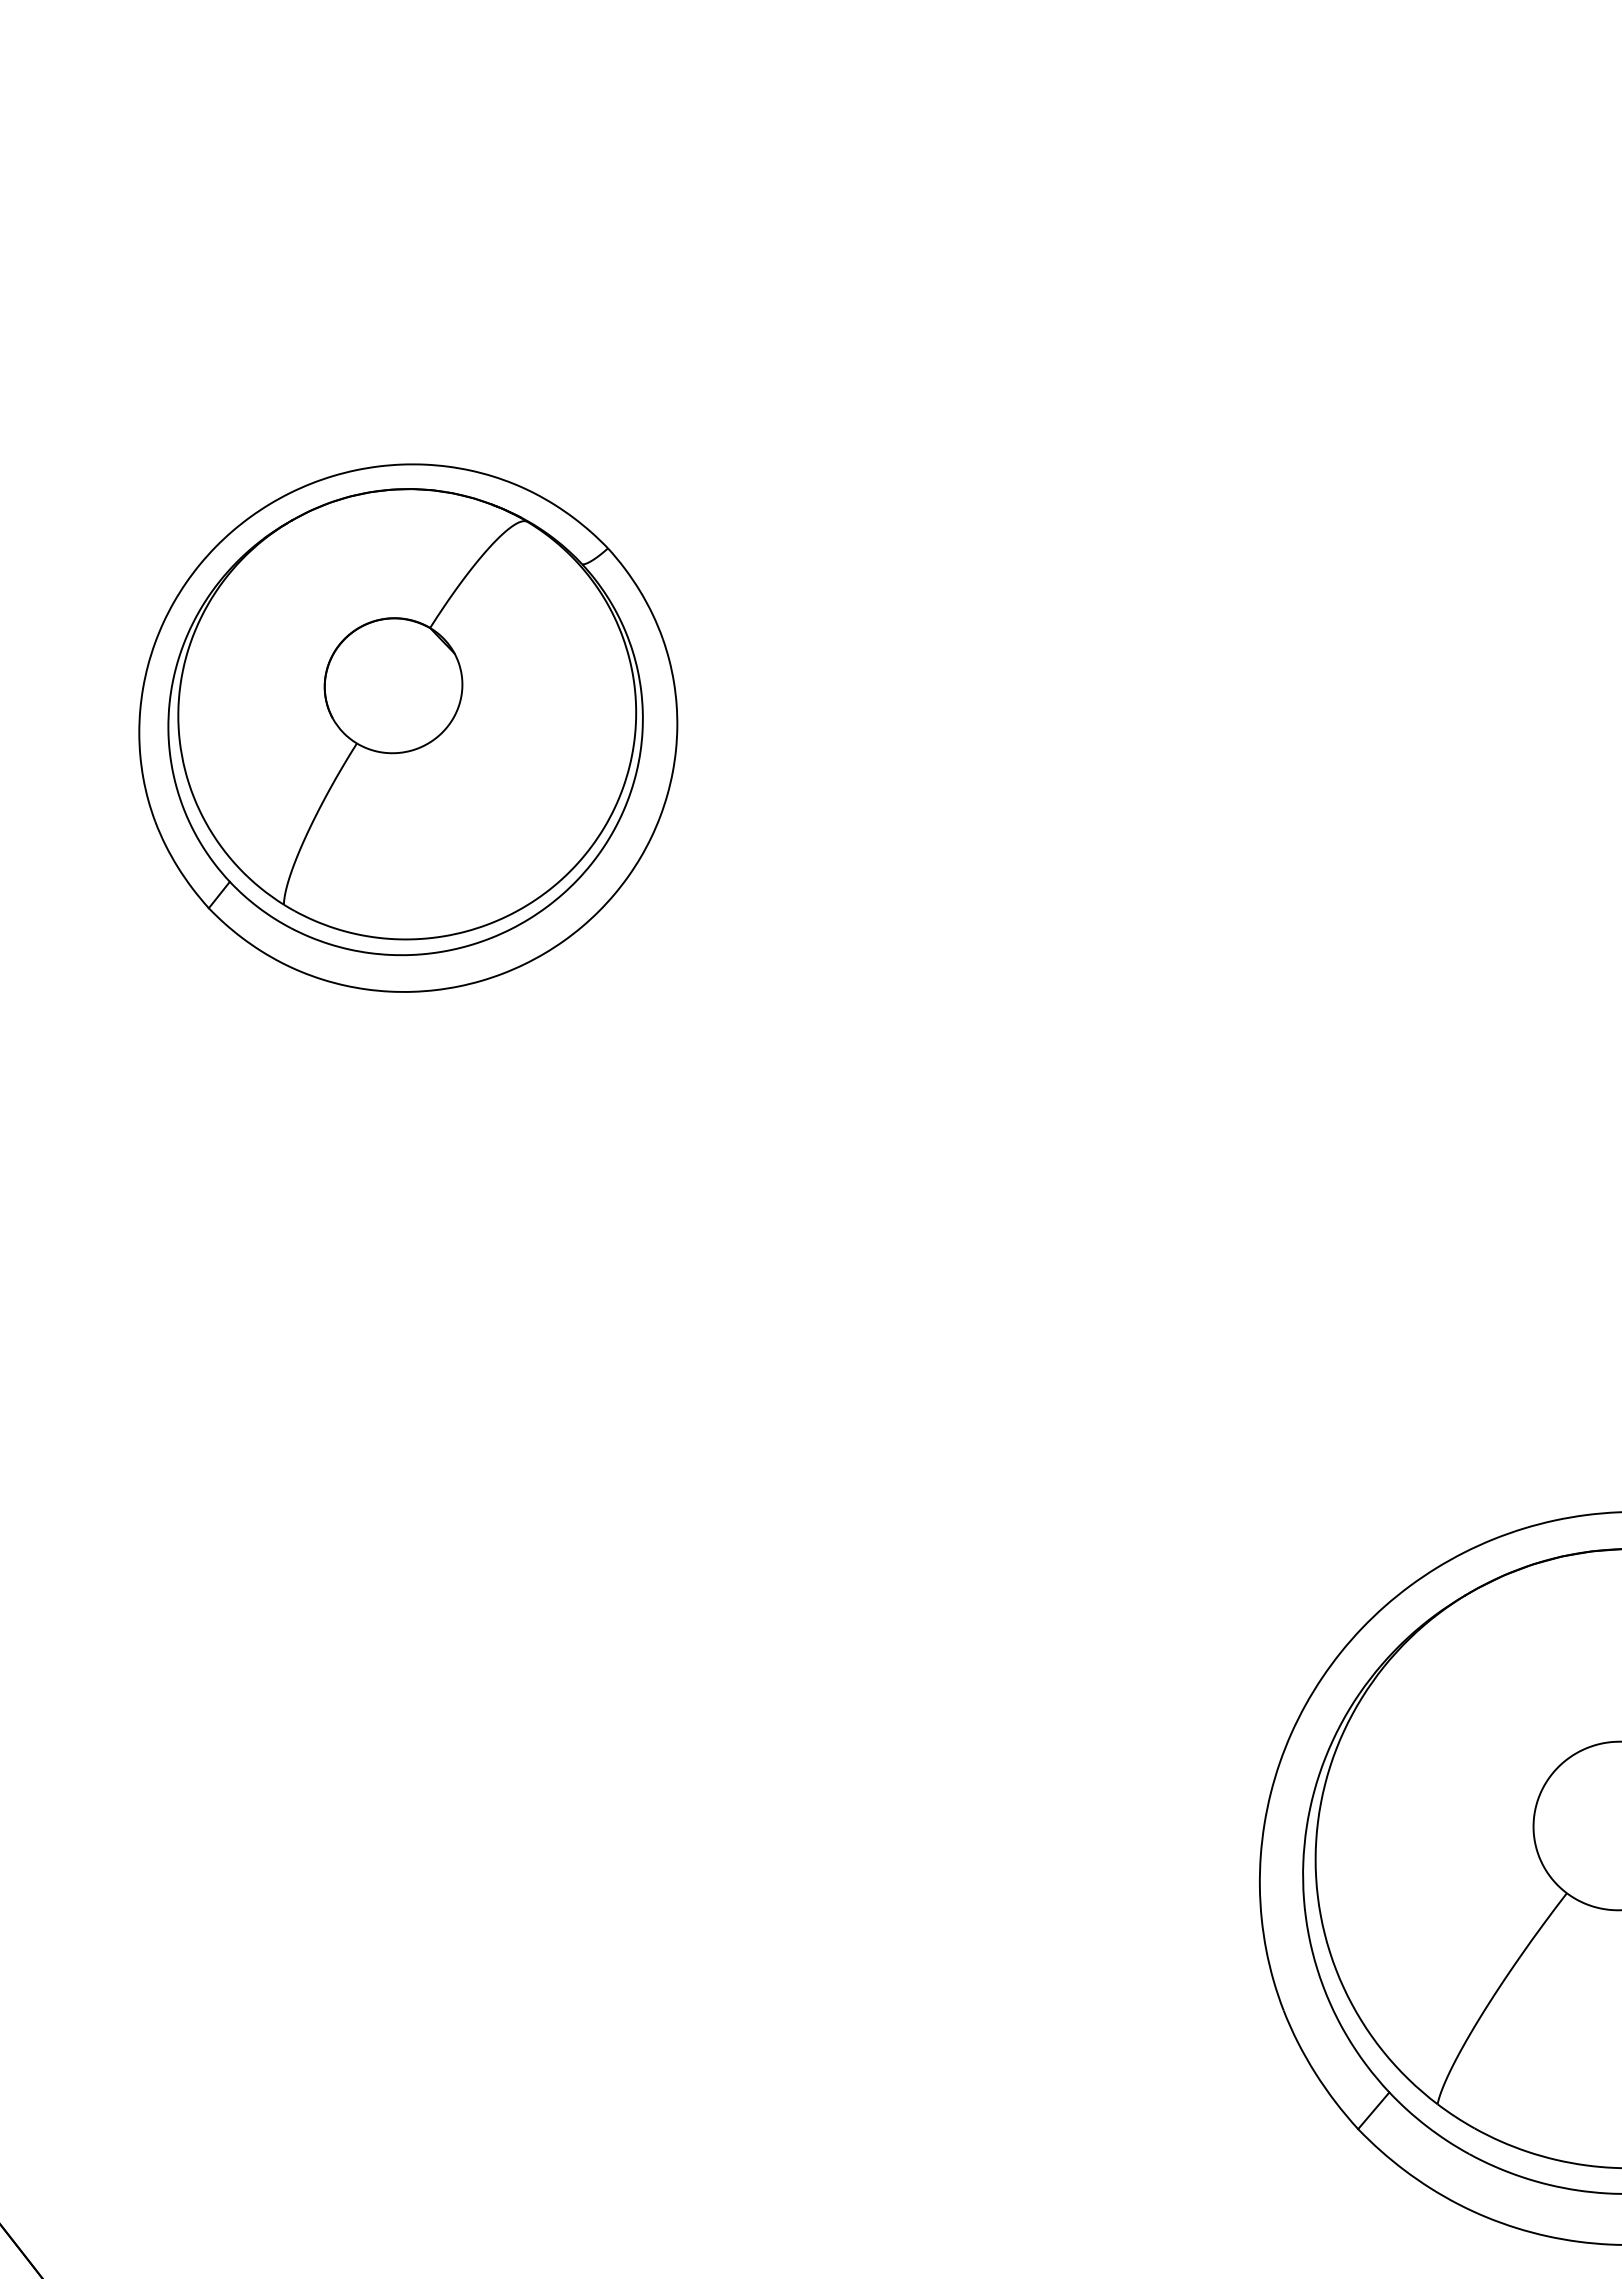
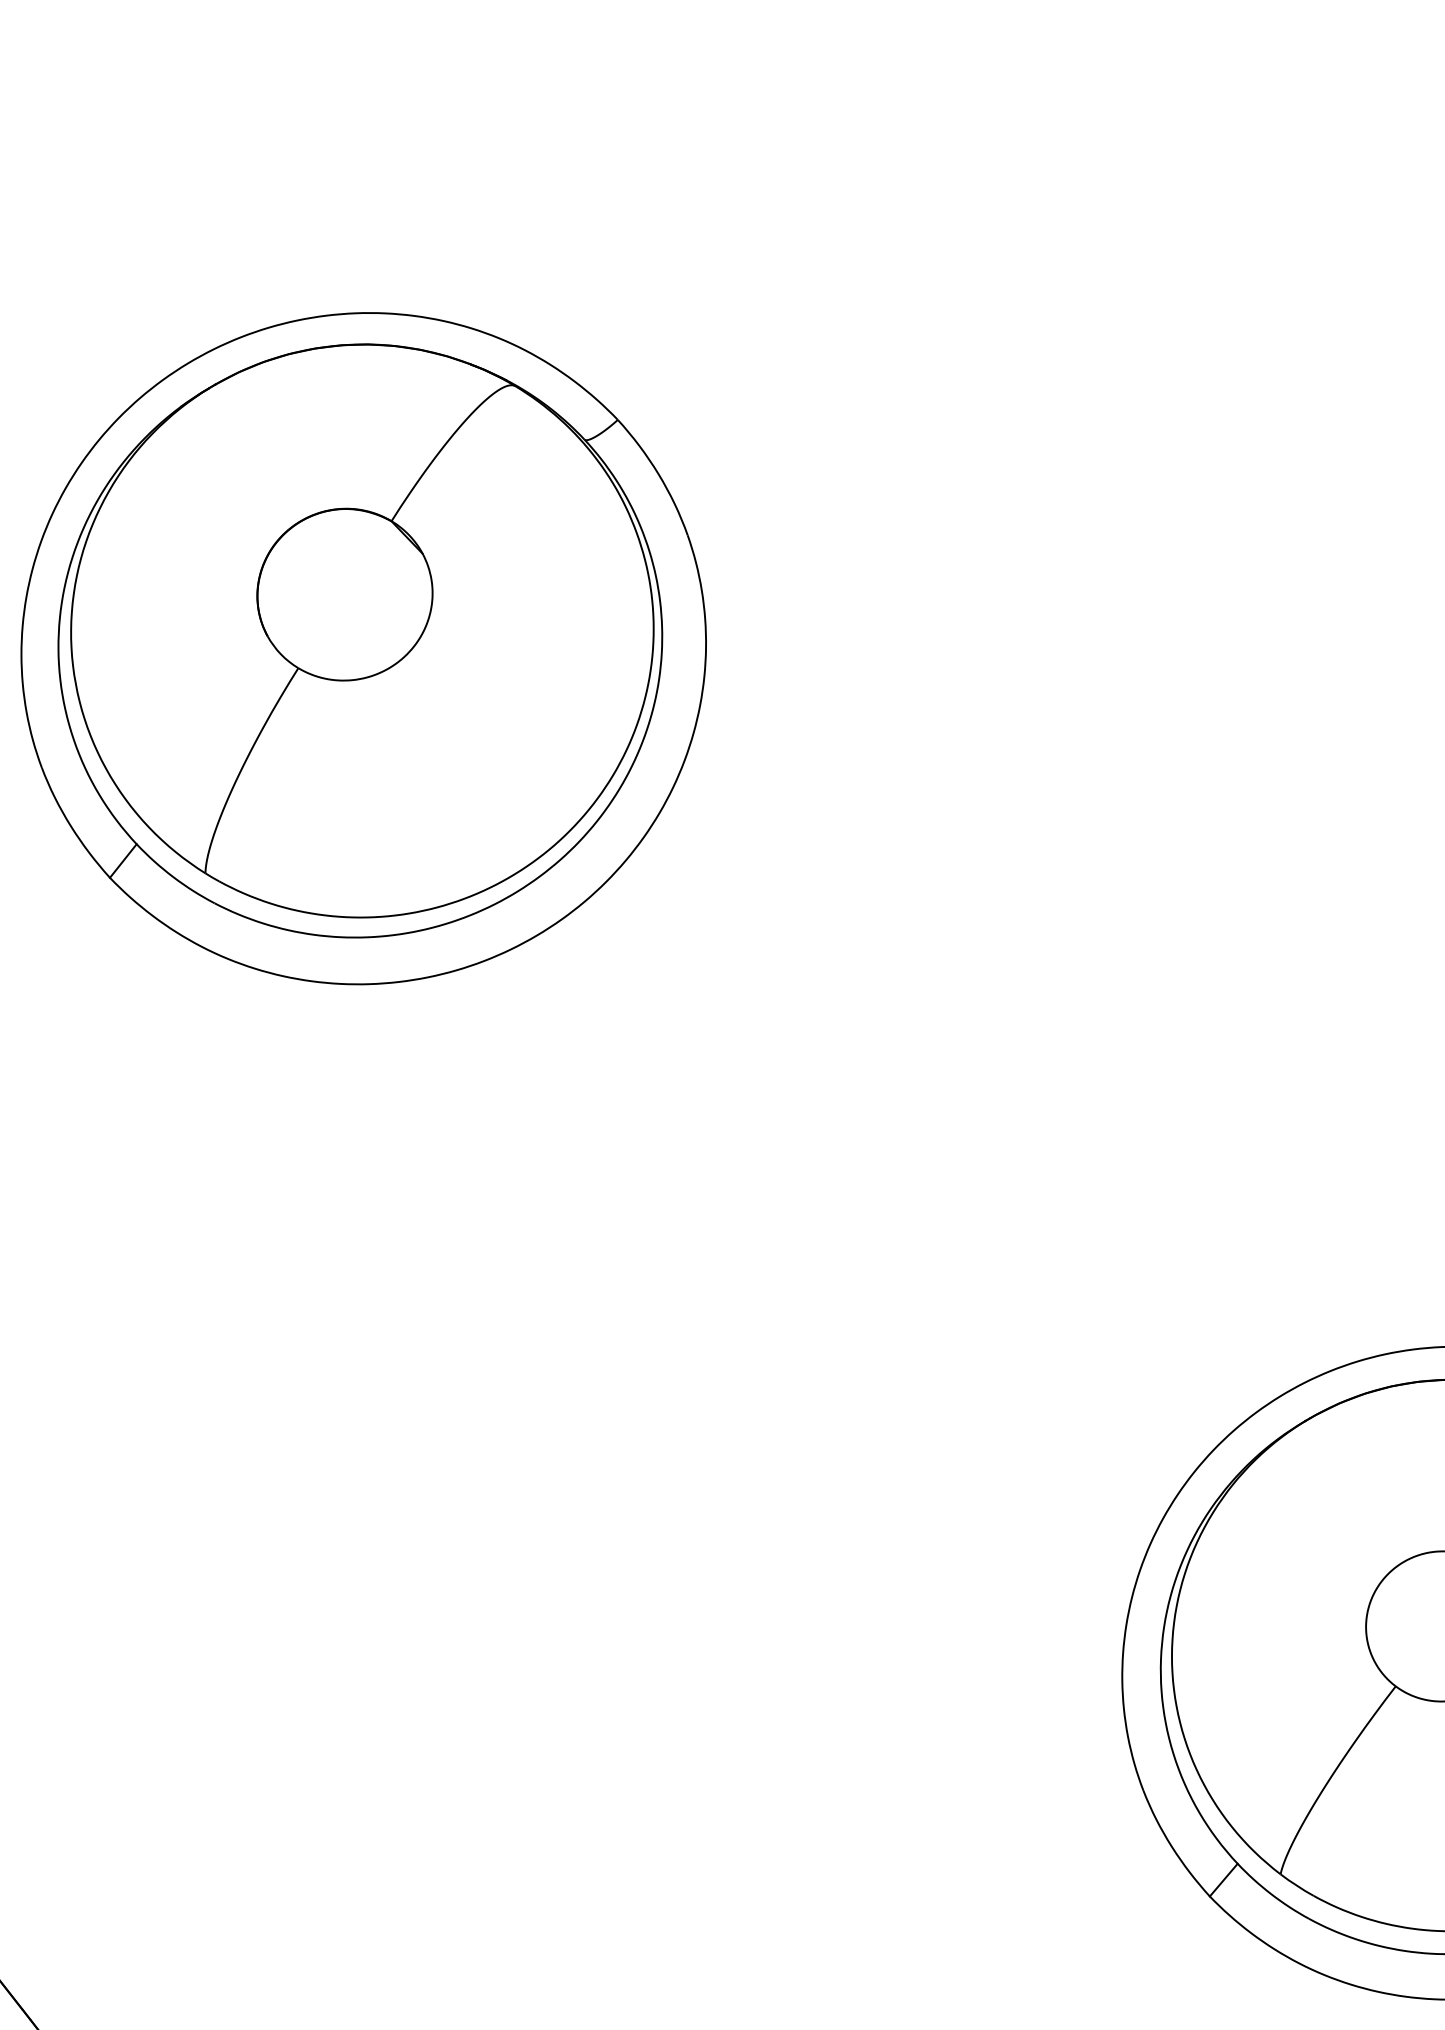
part: (408, 727) -> (363, 648), size x1.43

